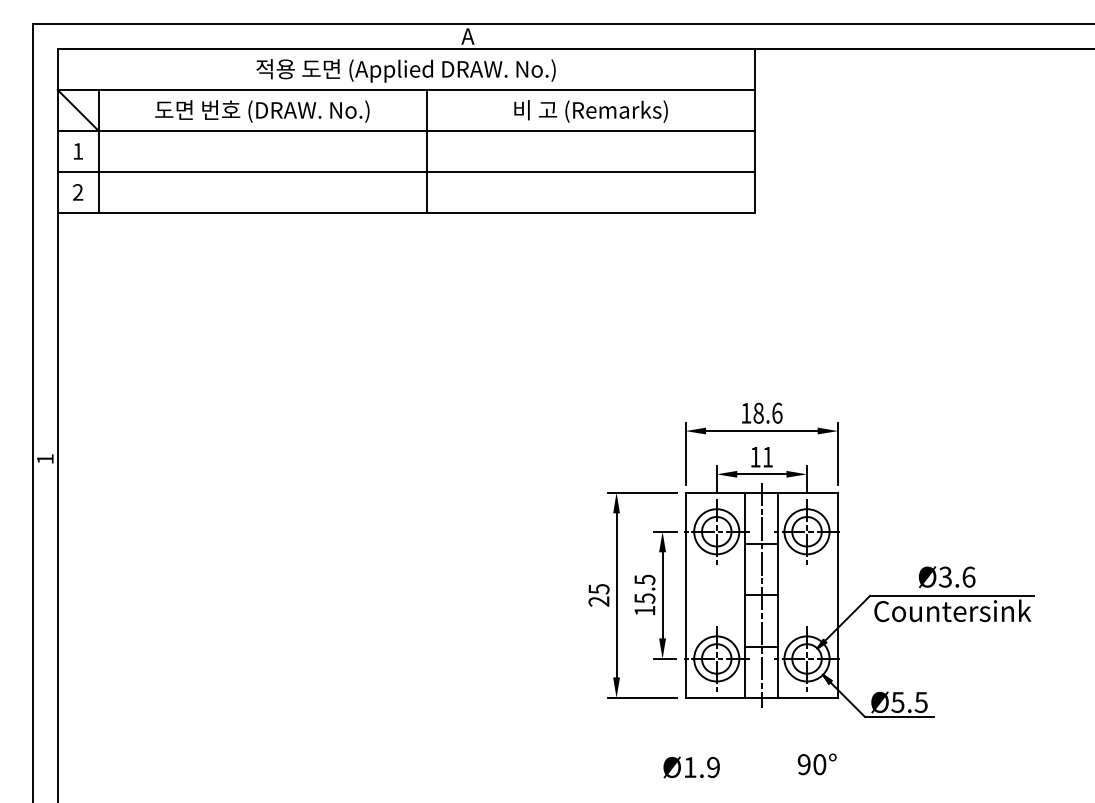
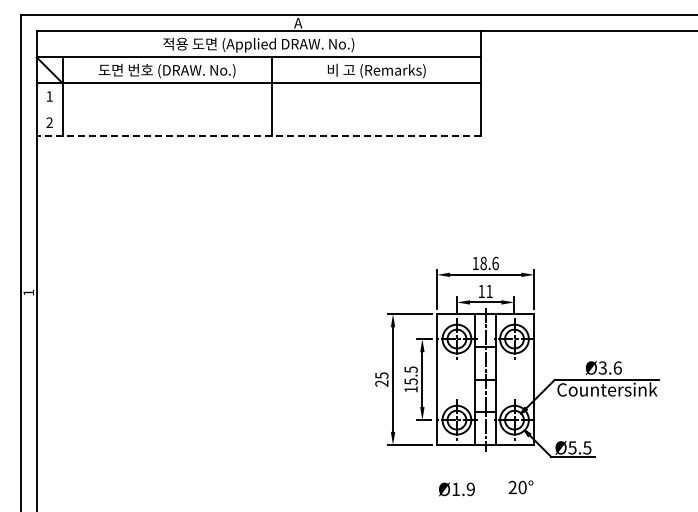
line: (405, 171) -> (258, 109), removed
line: (405, 212) -> (258, 135), solid -> dashed
text: (803, 764) -> (512, 487), 90° -> 20°
text: (690, 767) -> (456, 489), moved

